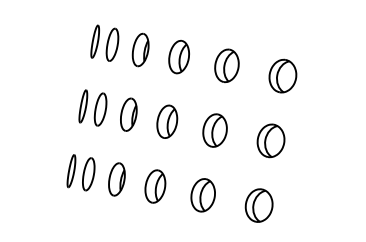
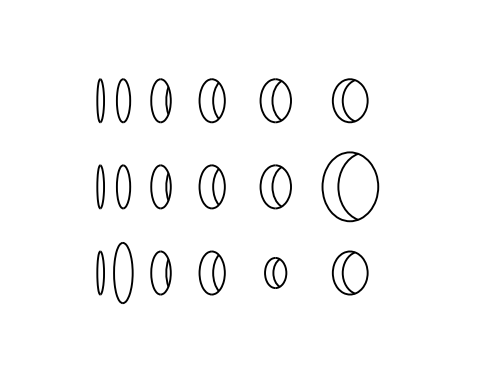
part: (270, 140) -> (349, 186), size x1.6
part: (88, 173) -> (123, 272), size x1.4
part: (203, 194) -> (275, 272), size x0.7

